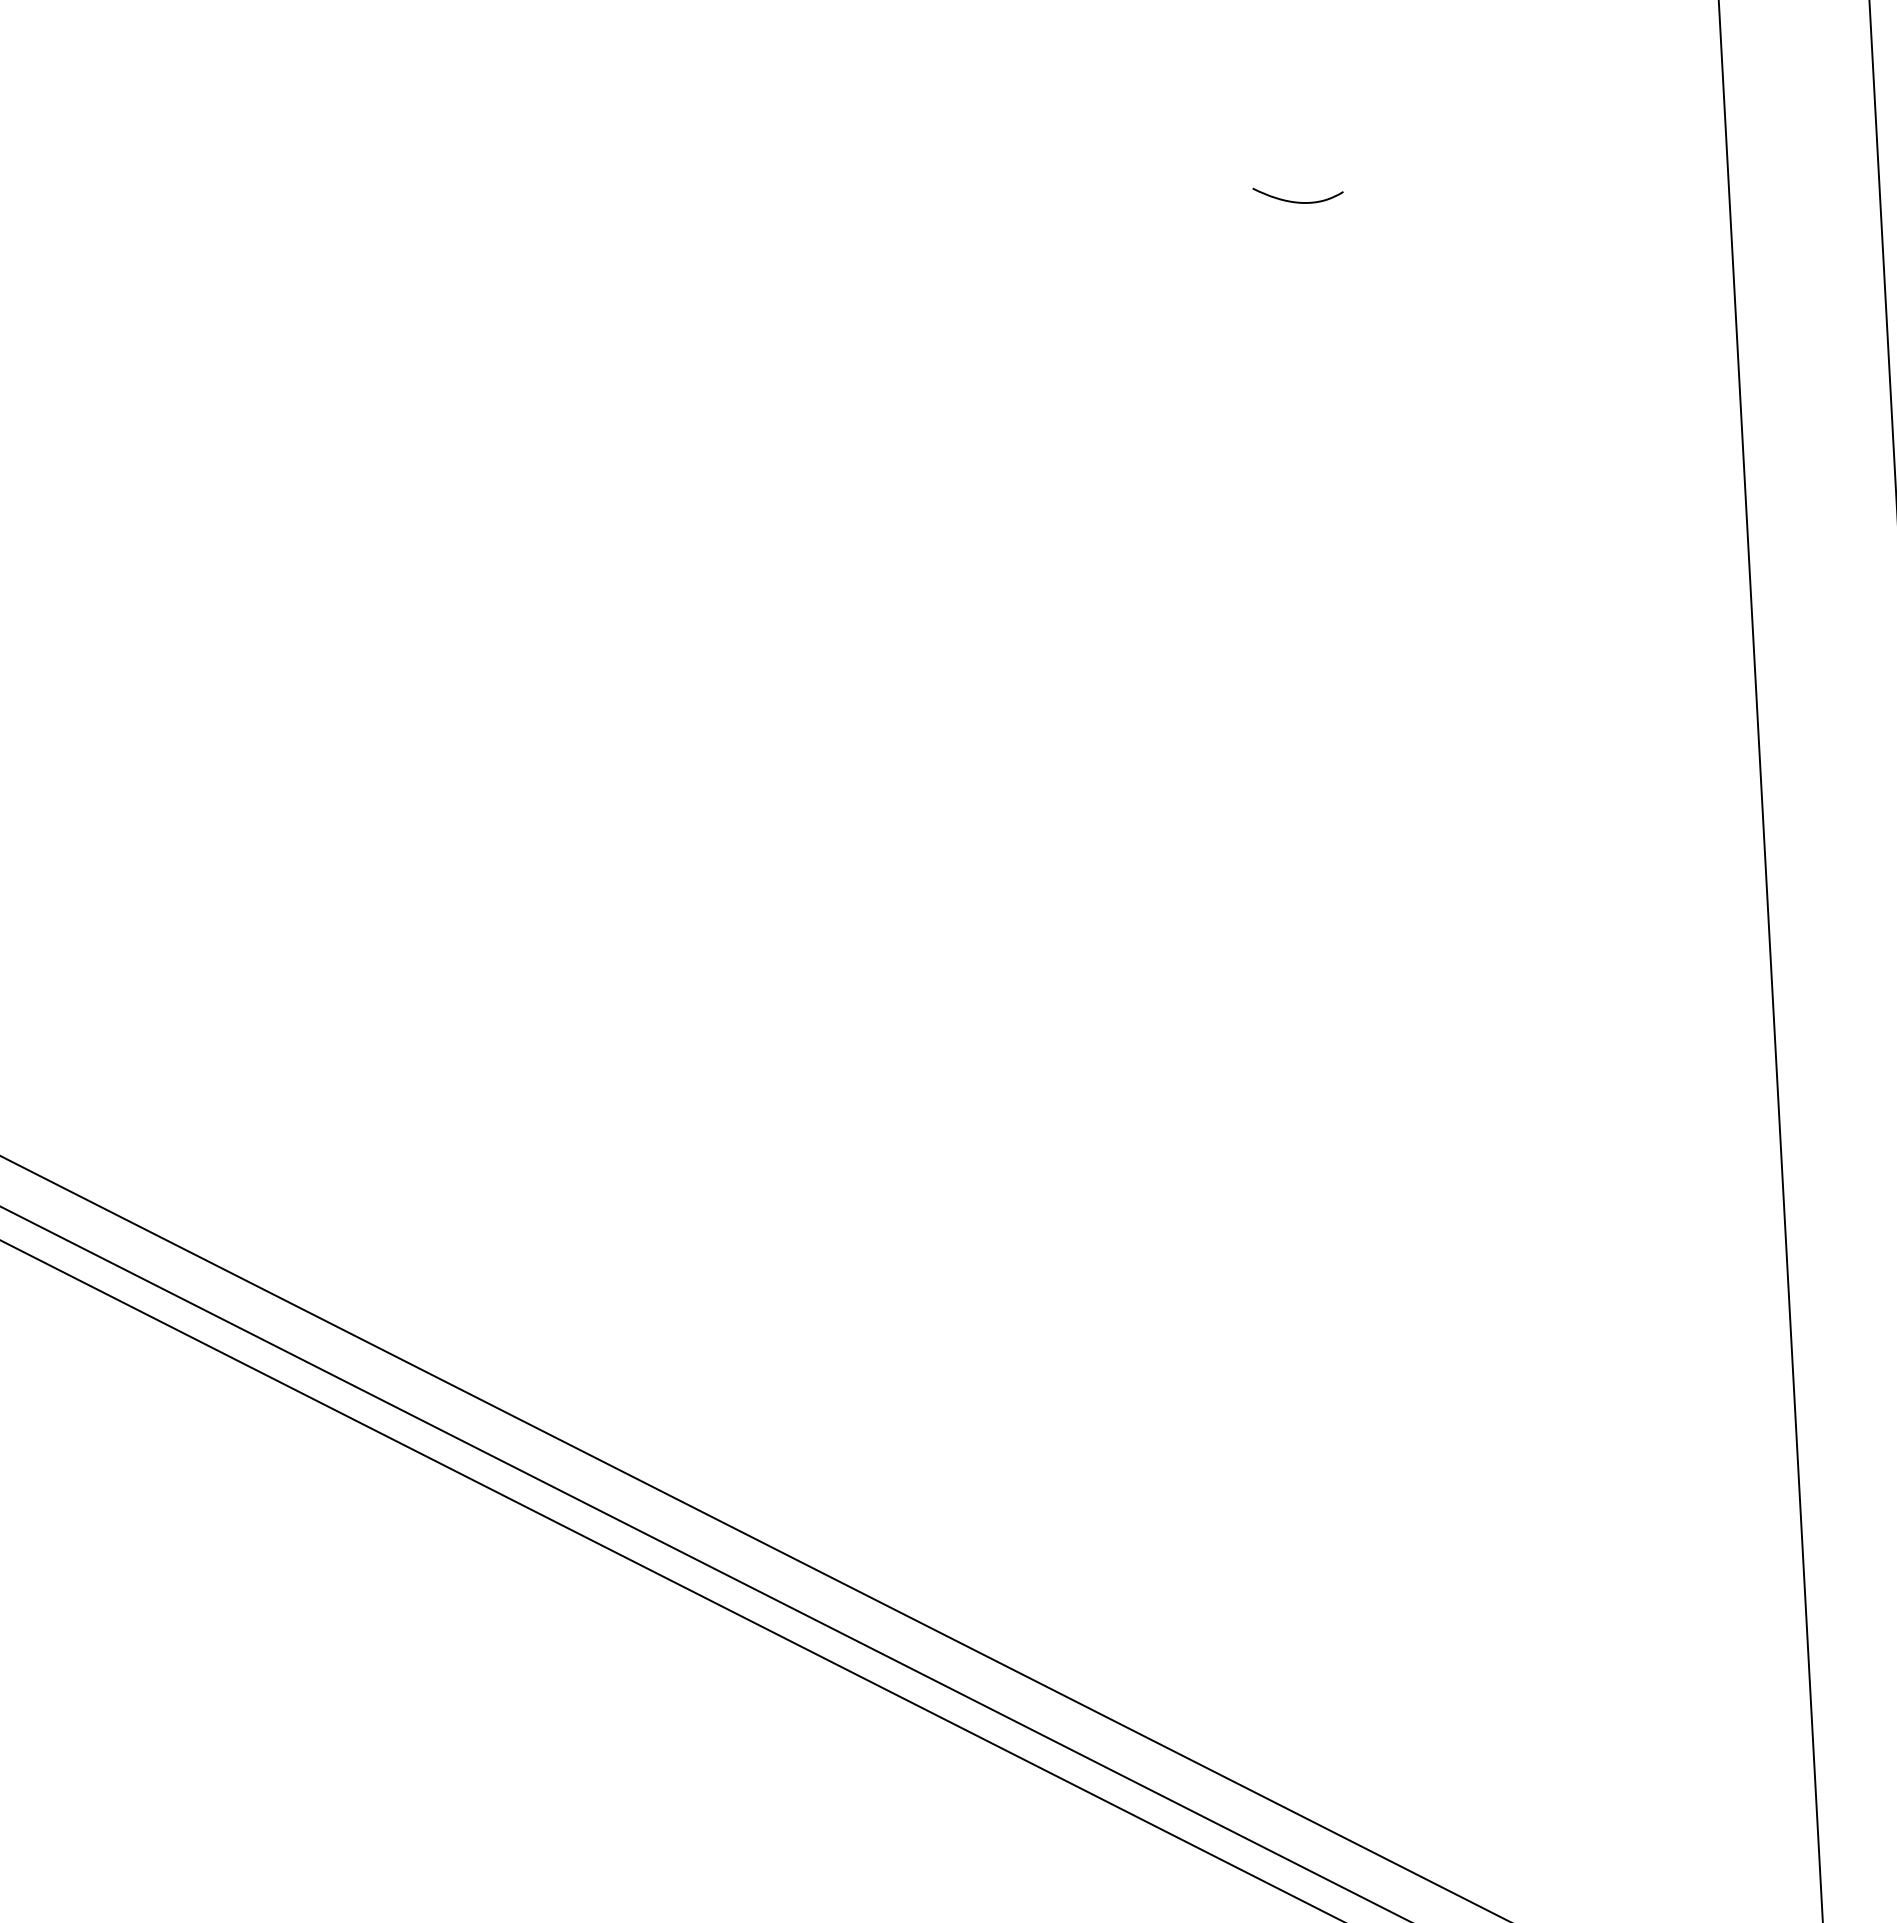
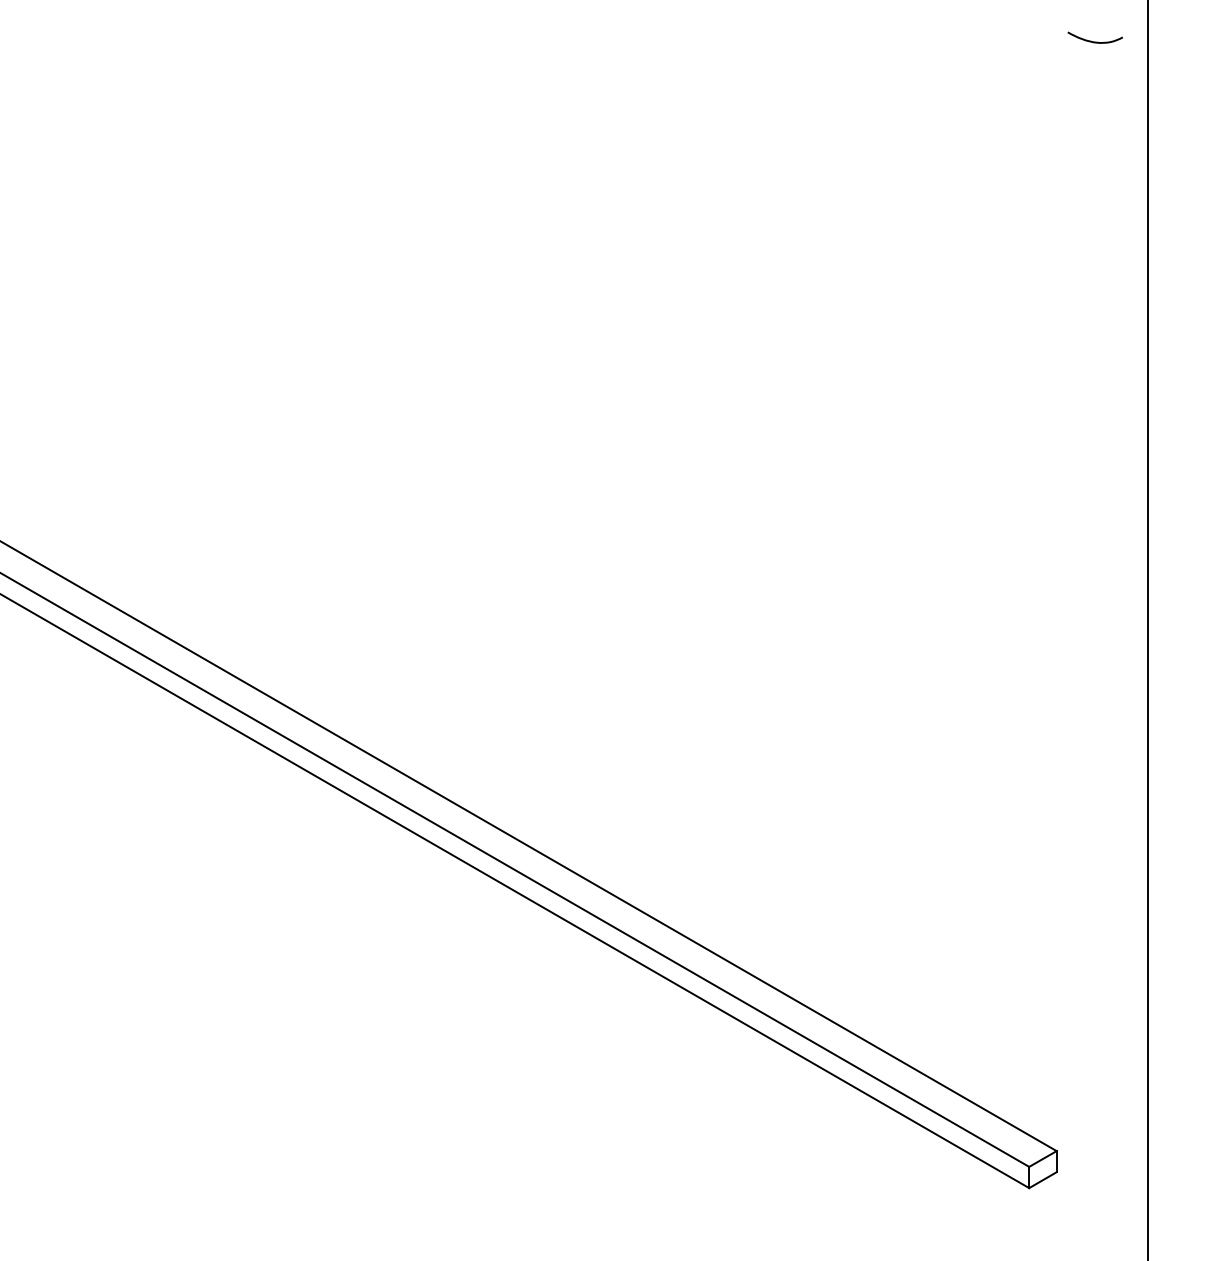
curve: (1297, 201) -> (1094, 41), moved

